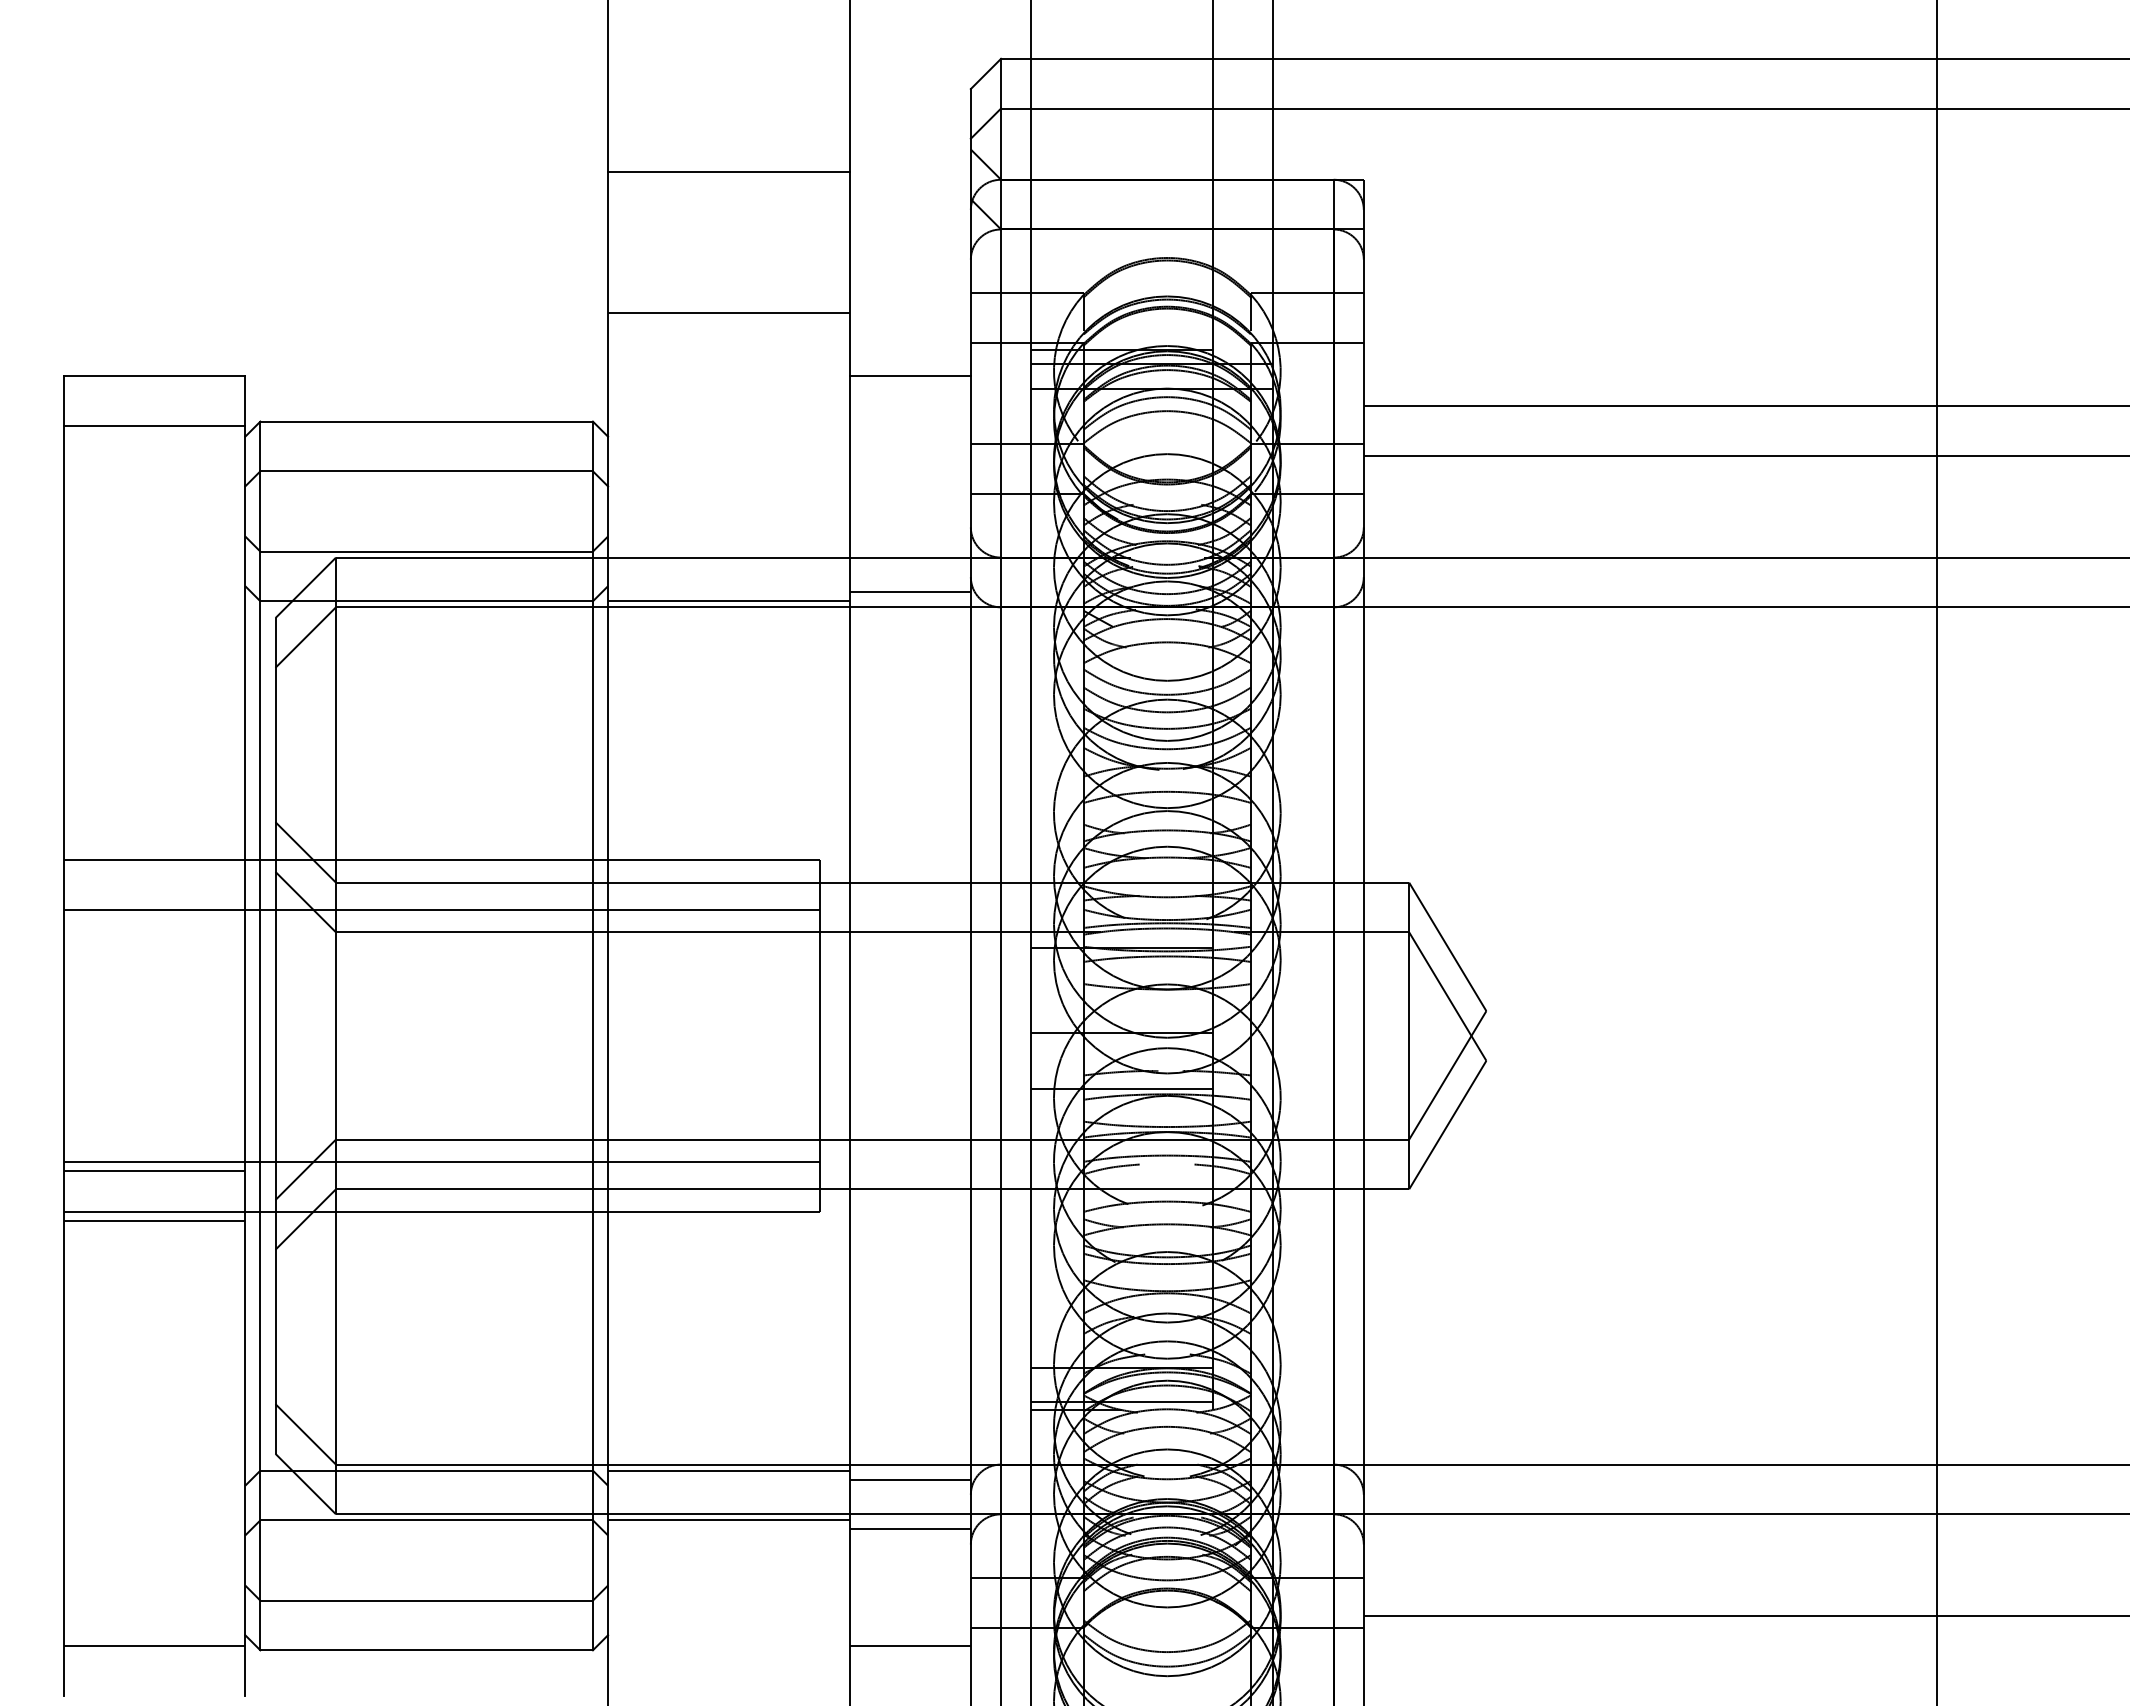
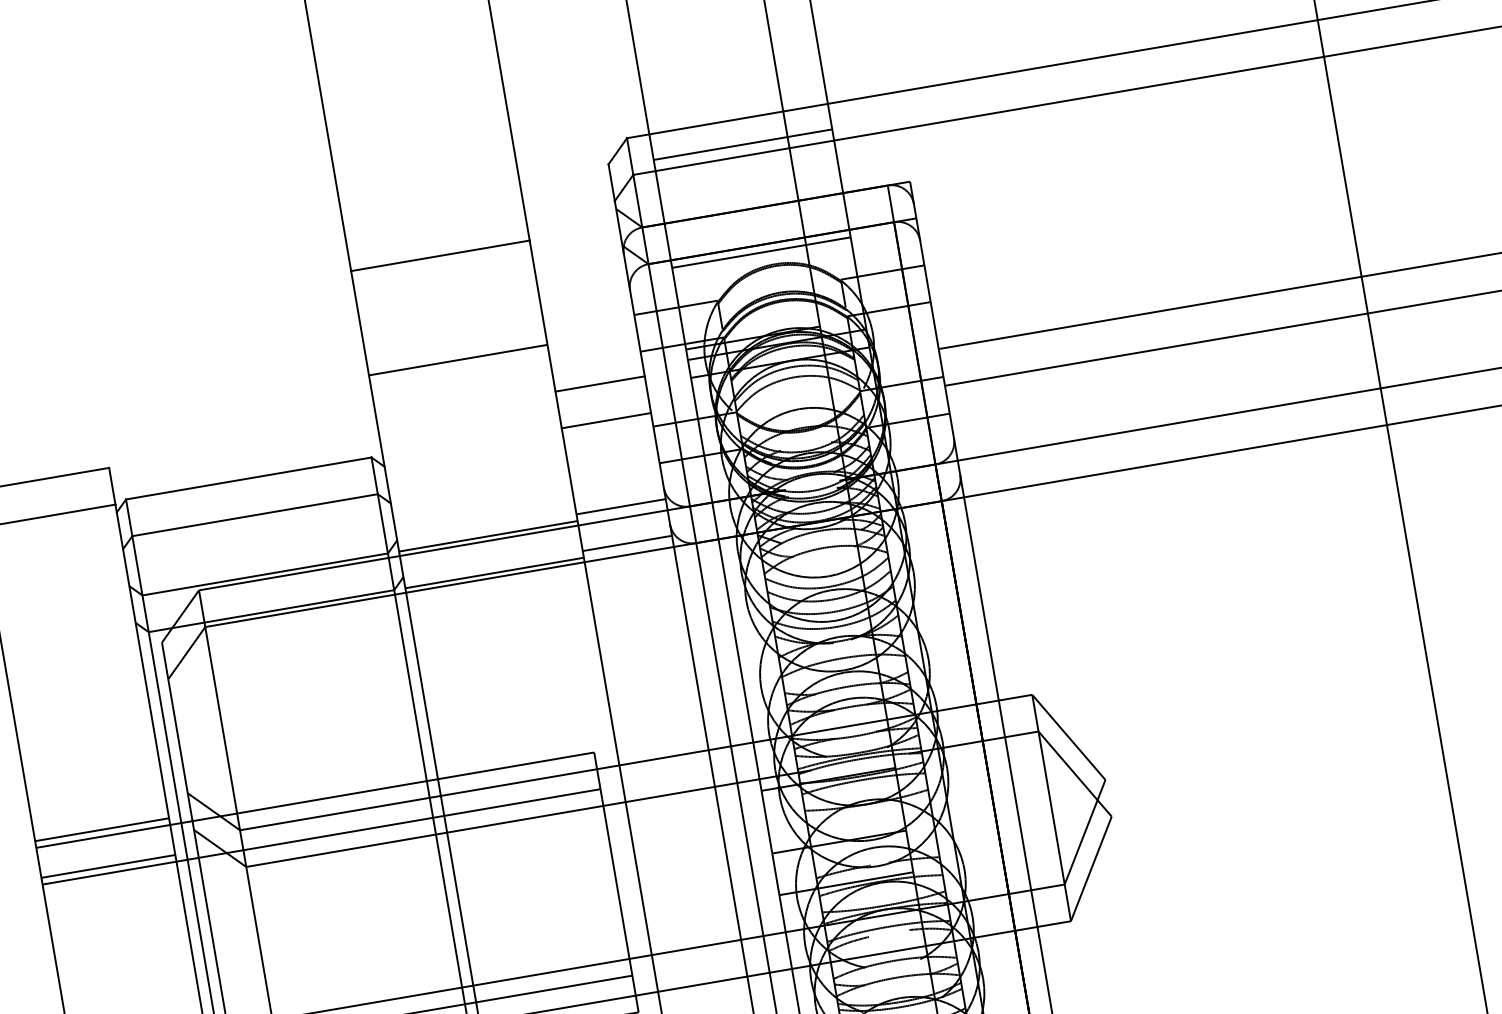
line: (1152, 93) -> (743, 144), added
line: (1152, 239) -> (761, 252), added
line: (909, 425) -> (605, 420), added
line: (909, 542) -> (620, 506), added
line: (728, 551) -> (488, 536), added
line: (154, 850) -> (102, 829), added
line: (154, 900) -> (108, 866), added

